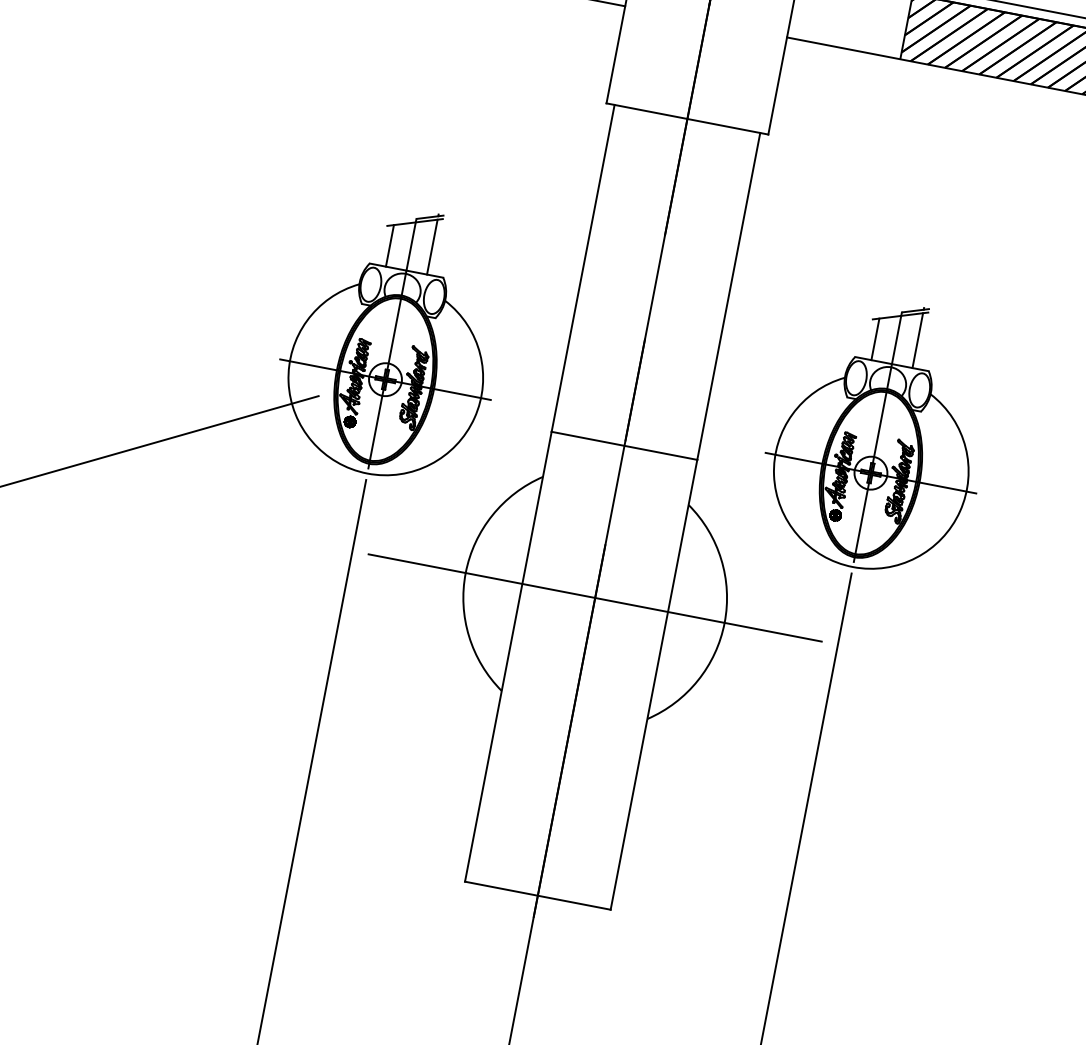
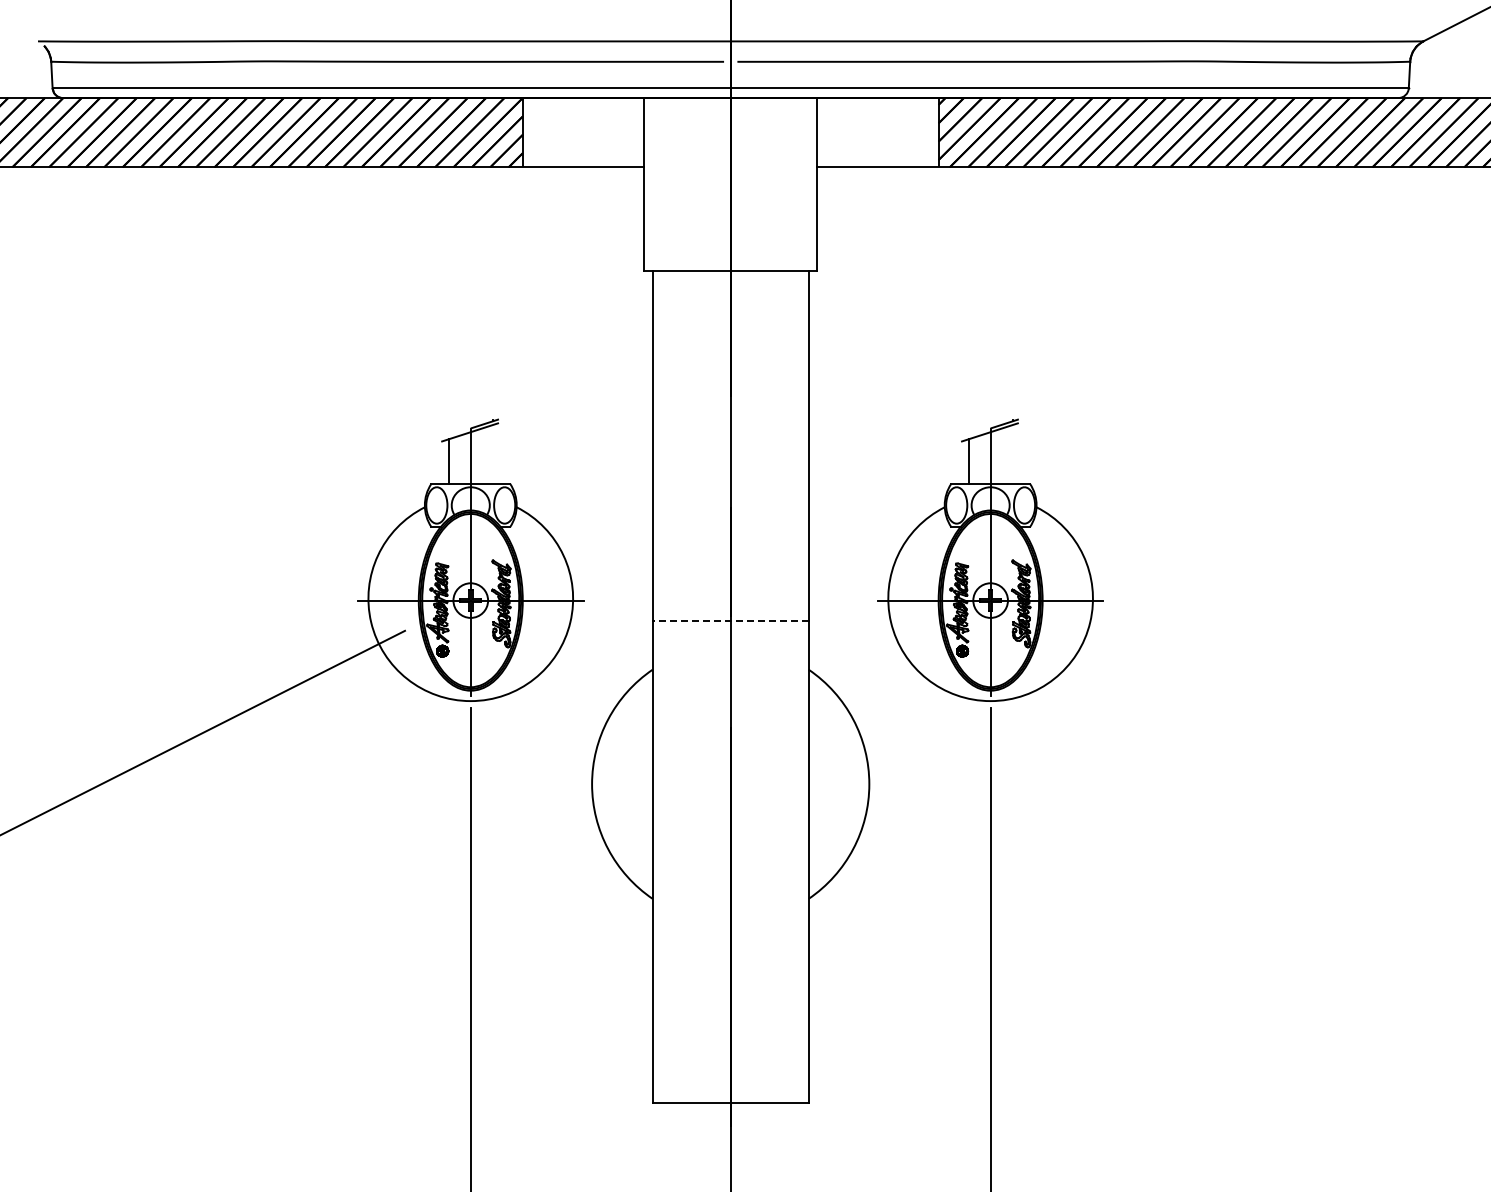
line: (432, 247) -> (492, 454), removed
line: (917, 340) -> (1012, 454), removed
line: (624, 445) -> (730, 621), solid -> dashed
line: (594, 598) -> (730, 784), removed

